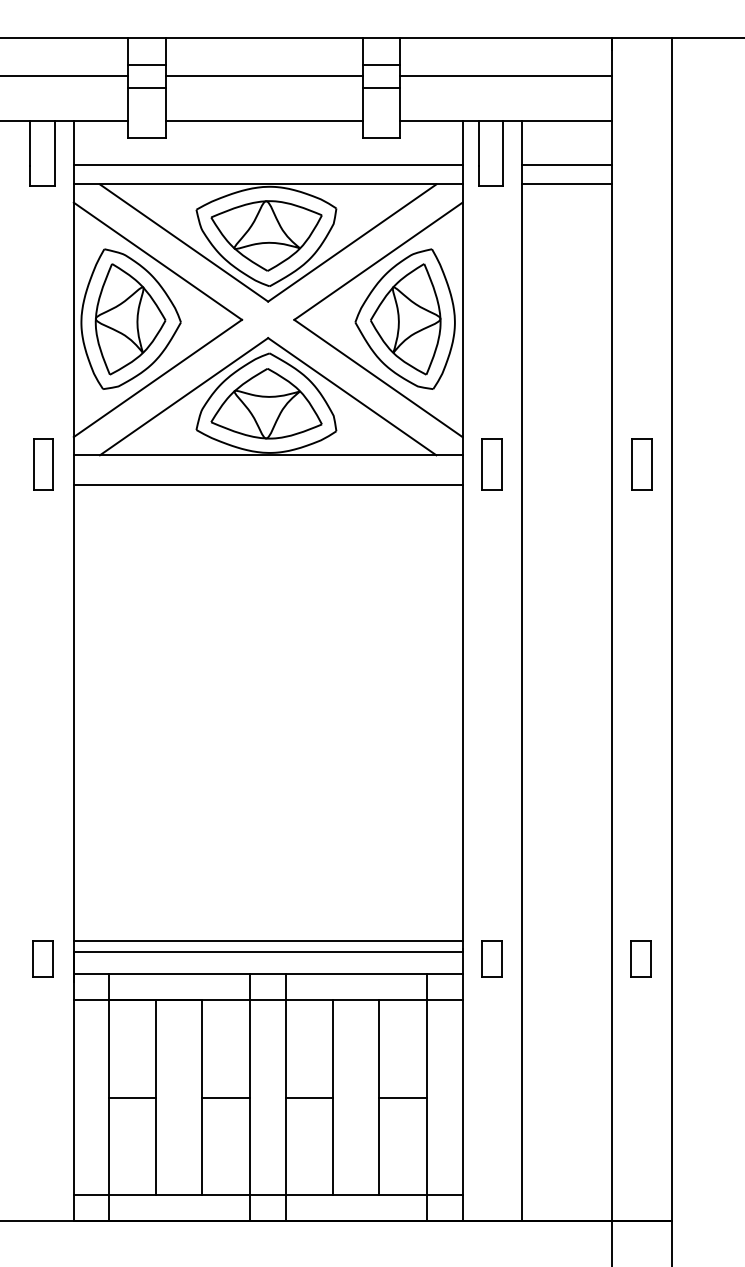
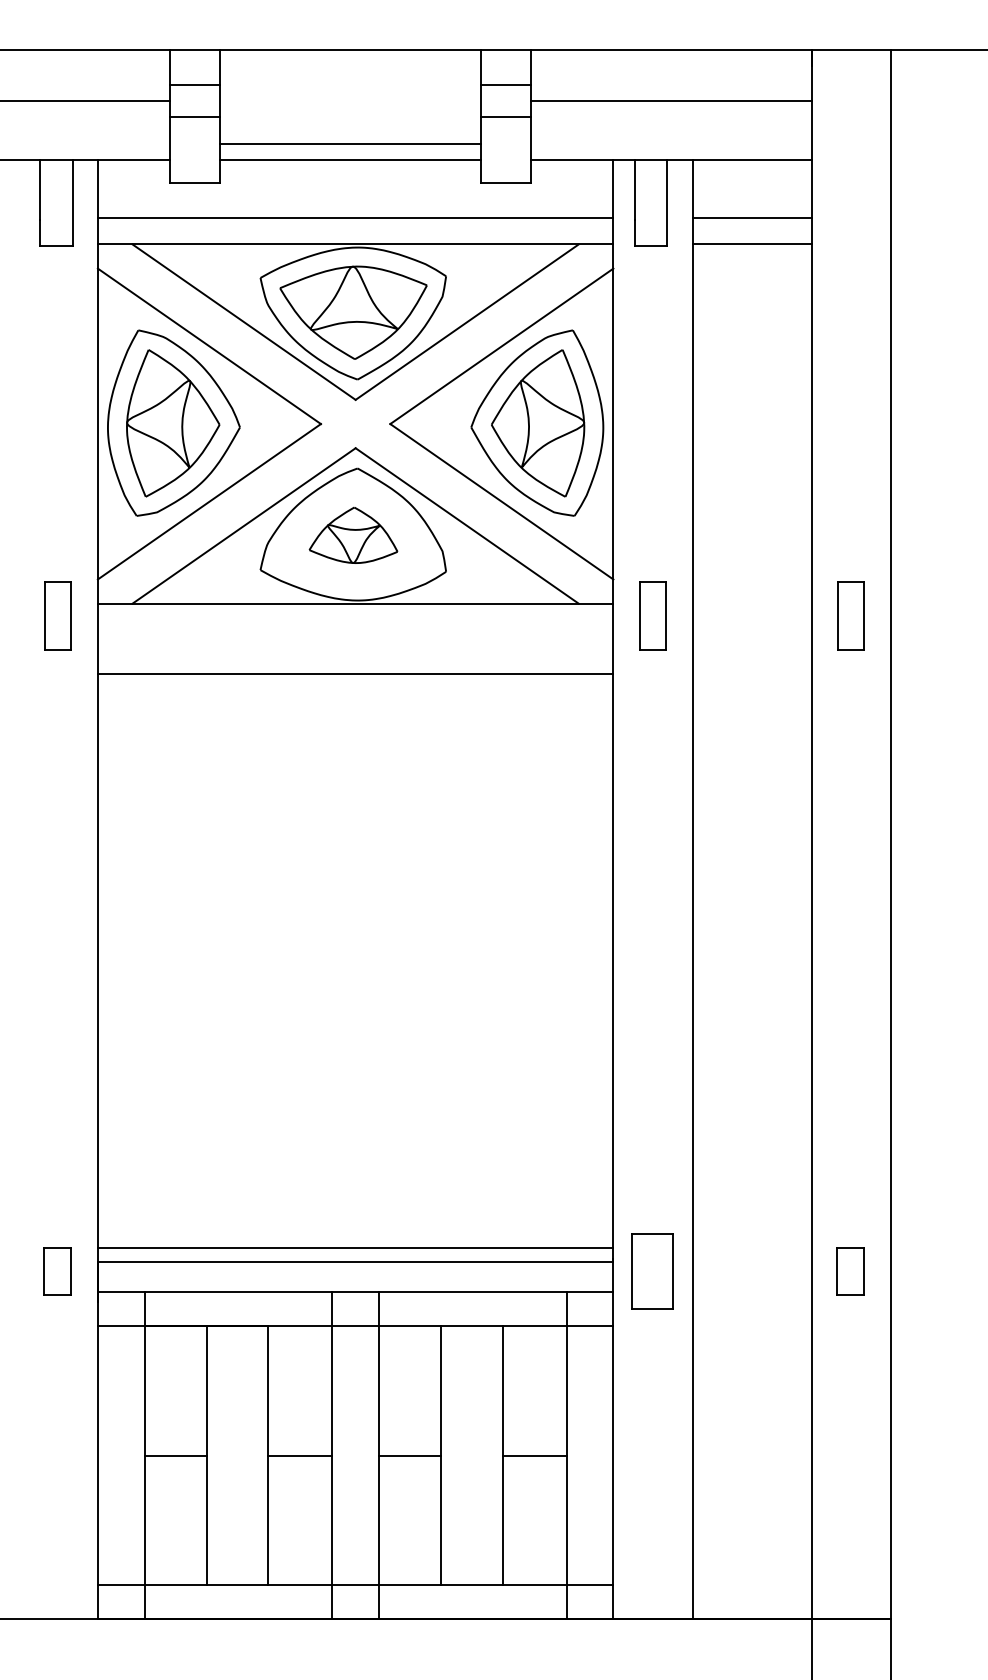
line: (264, 76) -> (350, 144), moved
part: (266, 403) -> (353, 535), size x0.6
line: (268, 485) -> (355, 674), moved
part: (491, 958) -> (651, 1271), size x1.6

